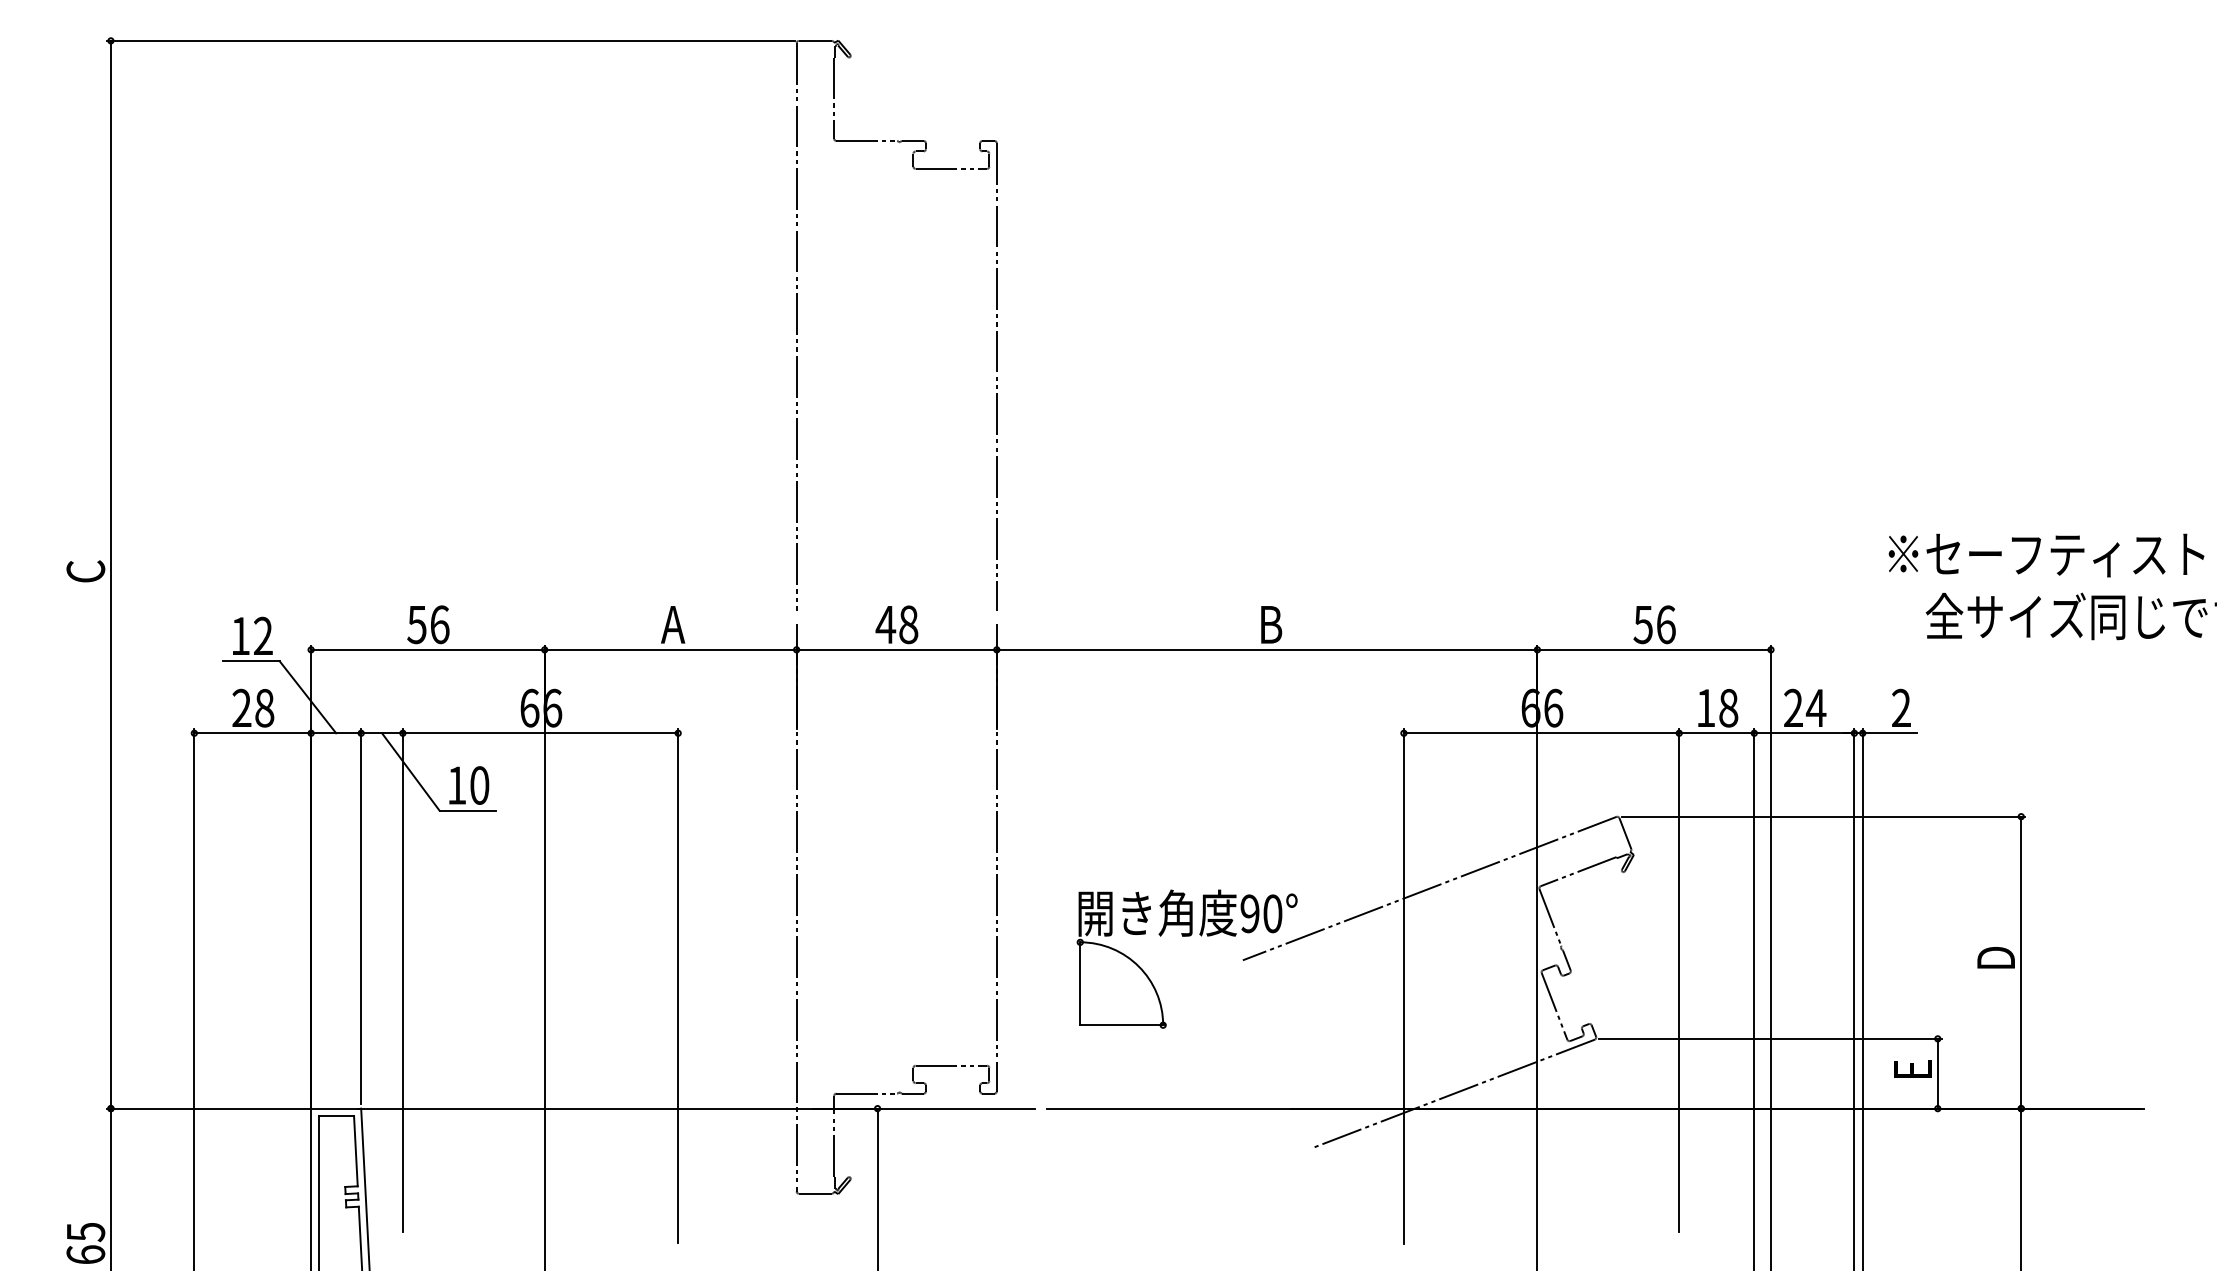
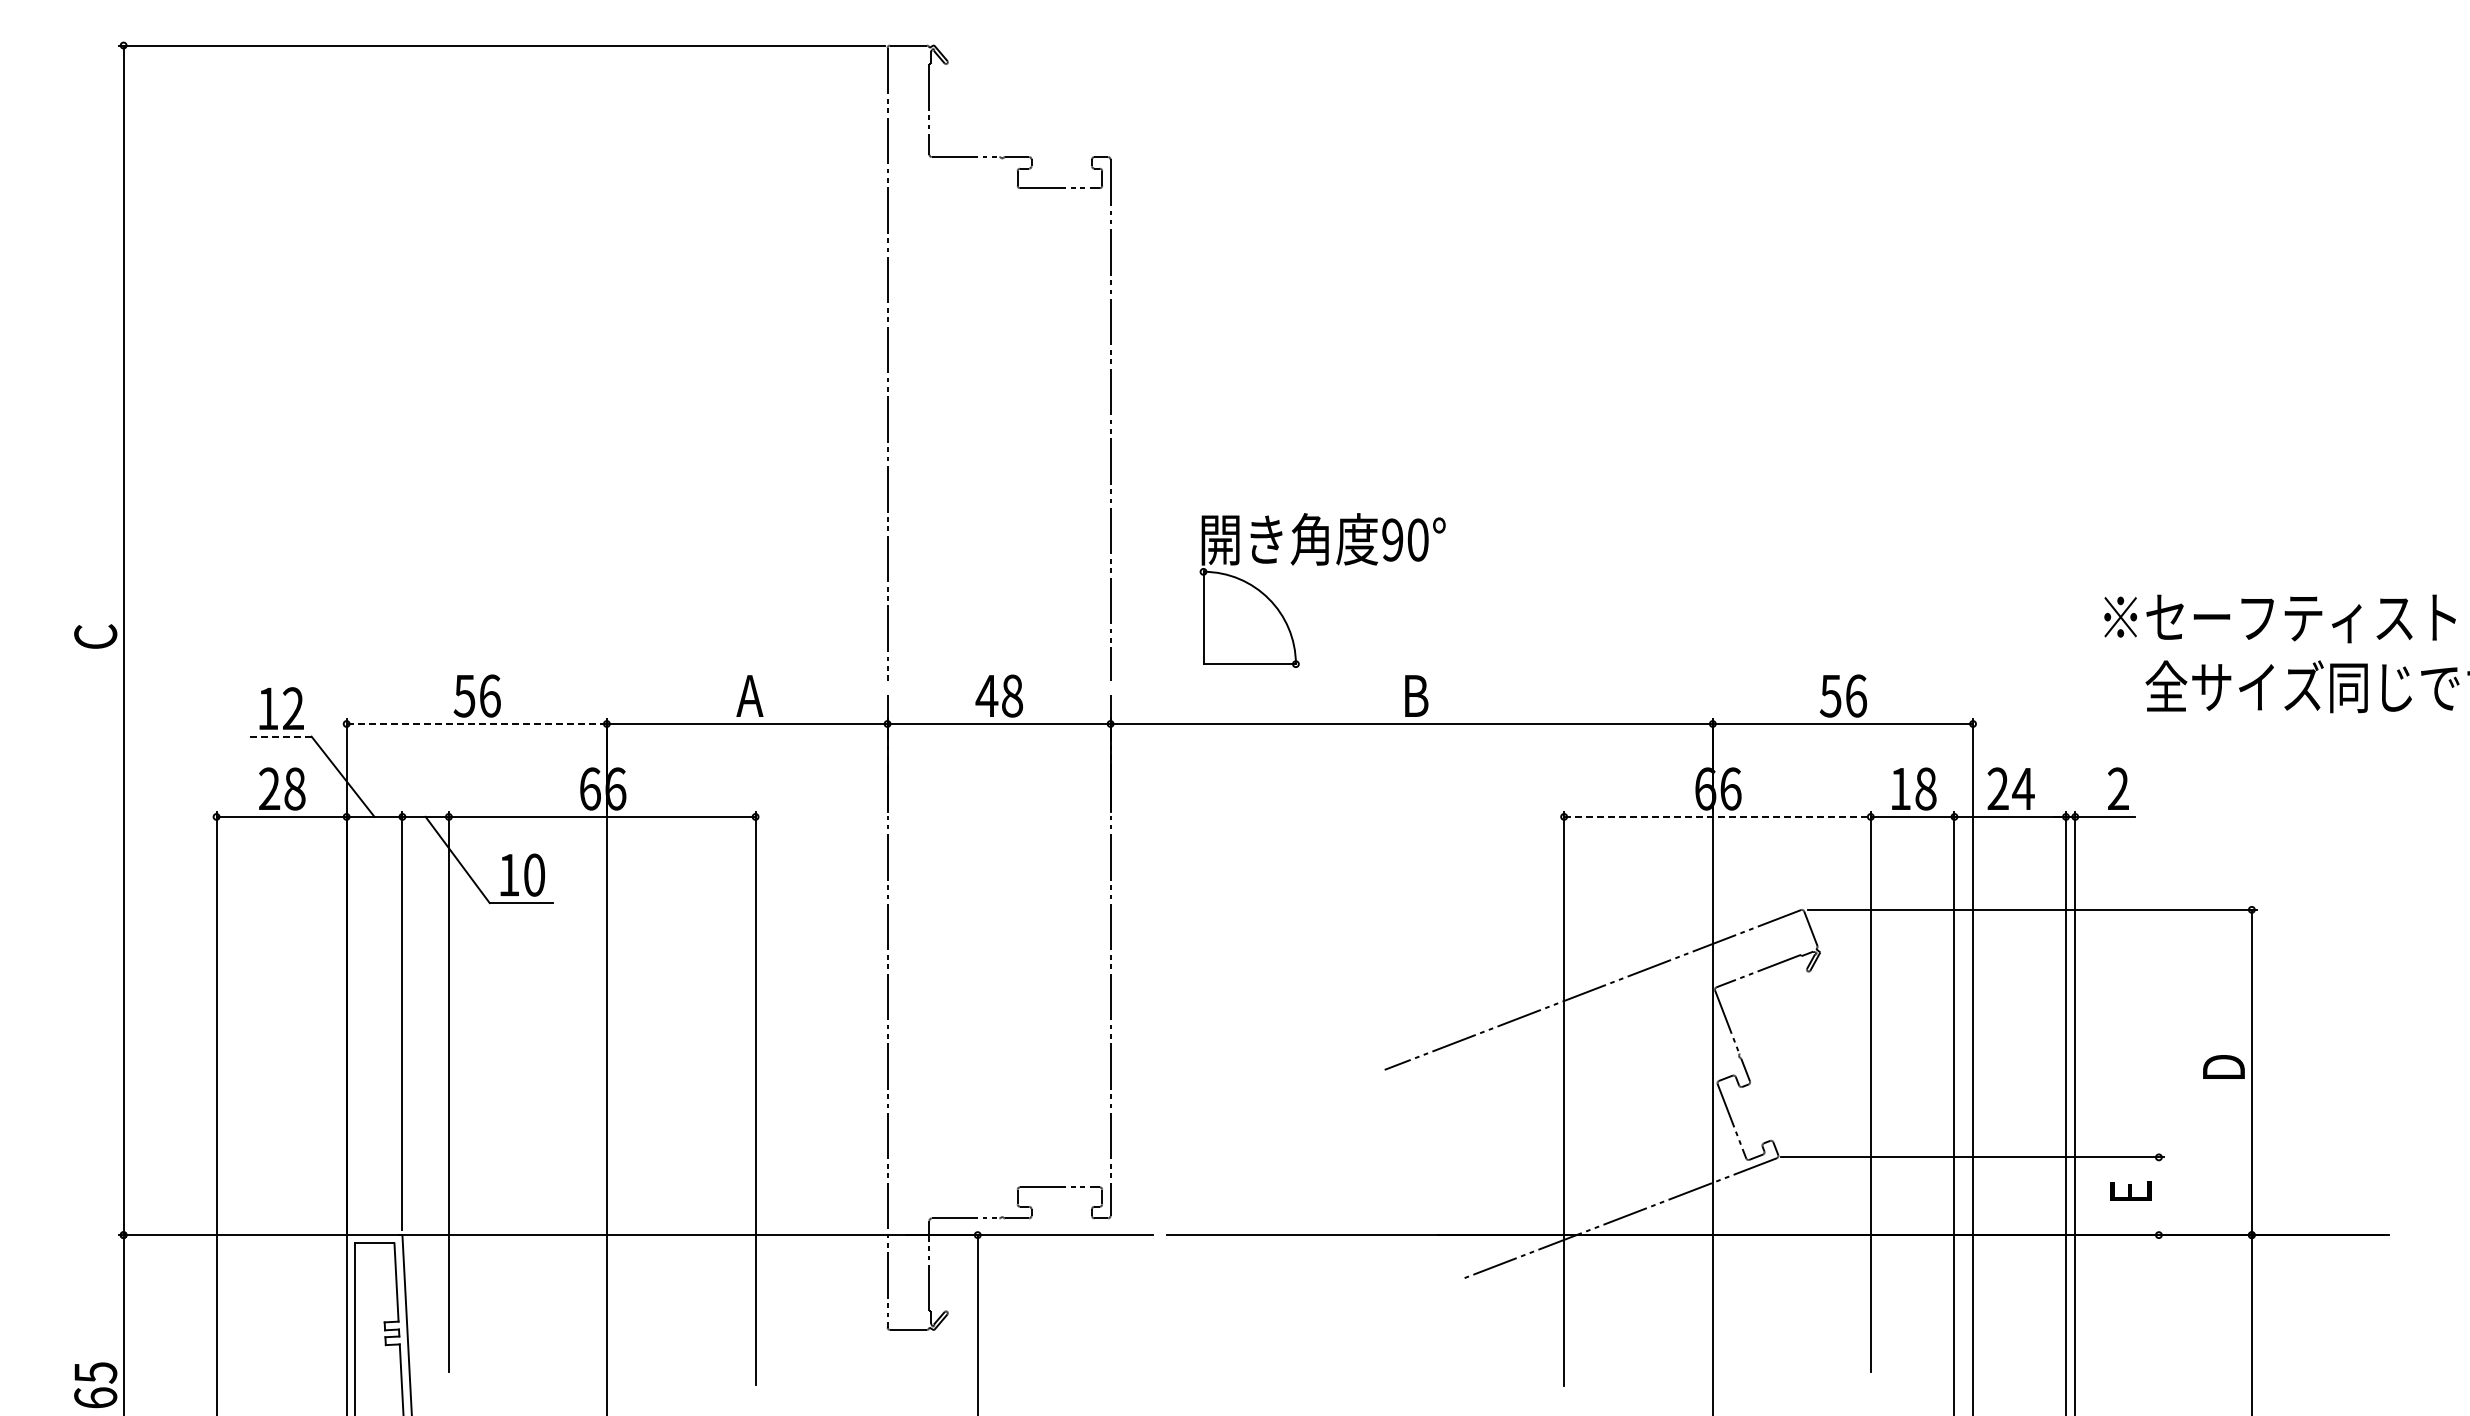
line: (428, 649) -> (477, 723), solid -> dashed
line: (251, 661) -> (280, 736), solid -> dashed
line: (1541, 732) -> (1717, 816), solid -> dashed
part: (1187, 936) -> (1322, 565), moved
line: (1937, 1073) -> (2158, 1196), removed

